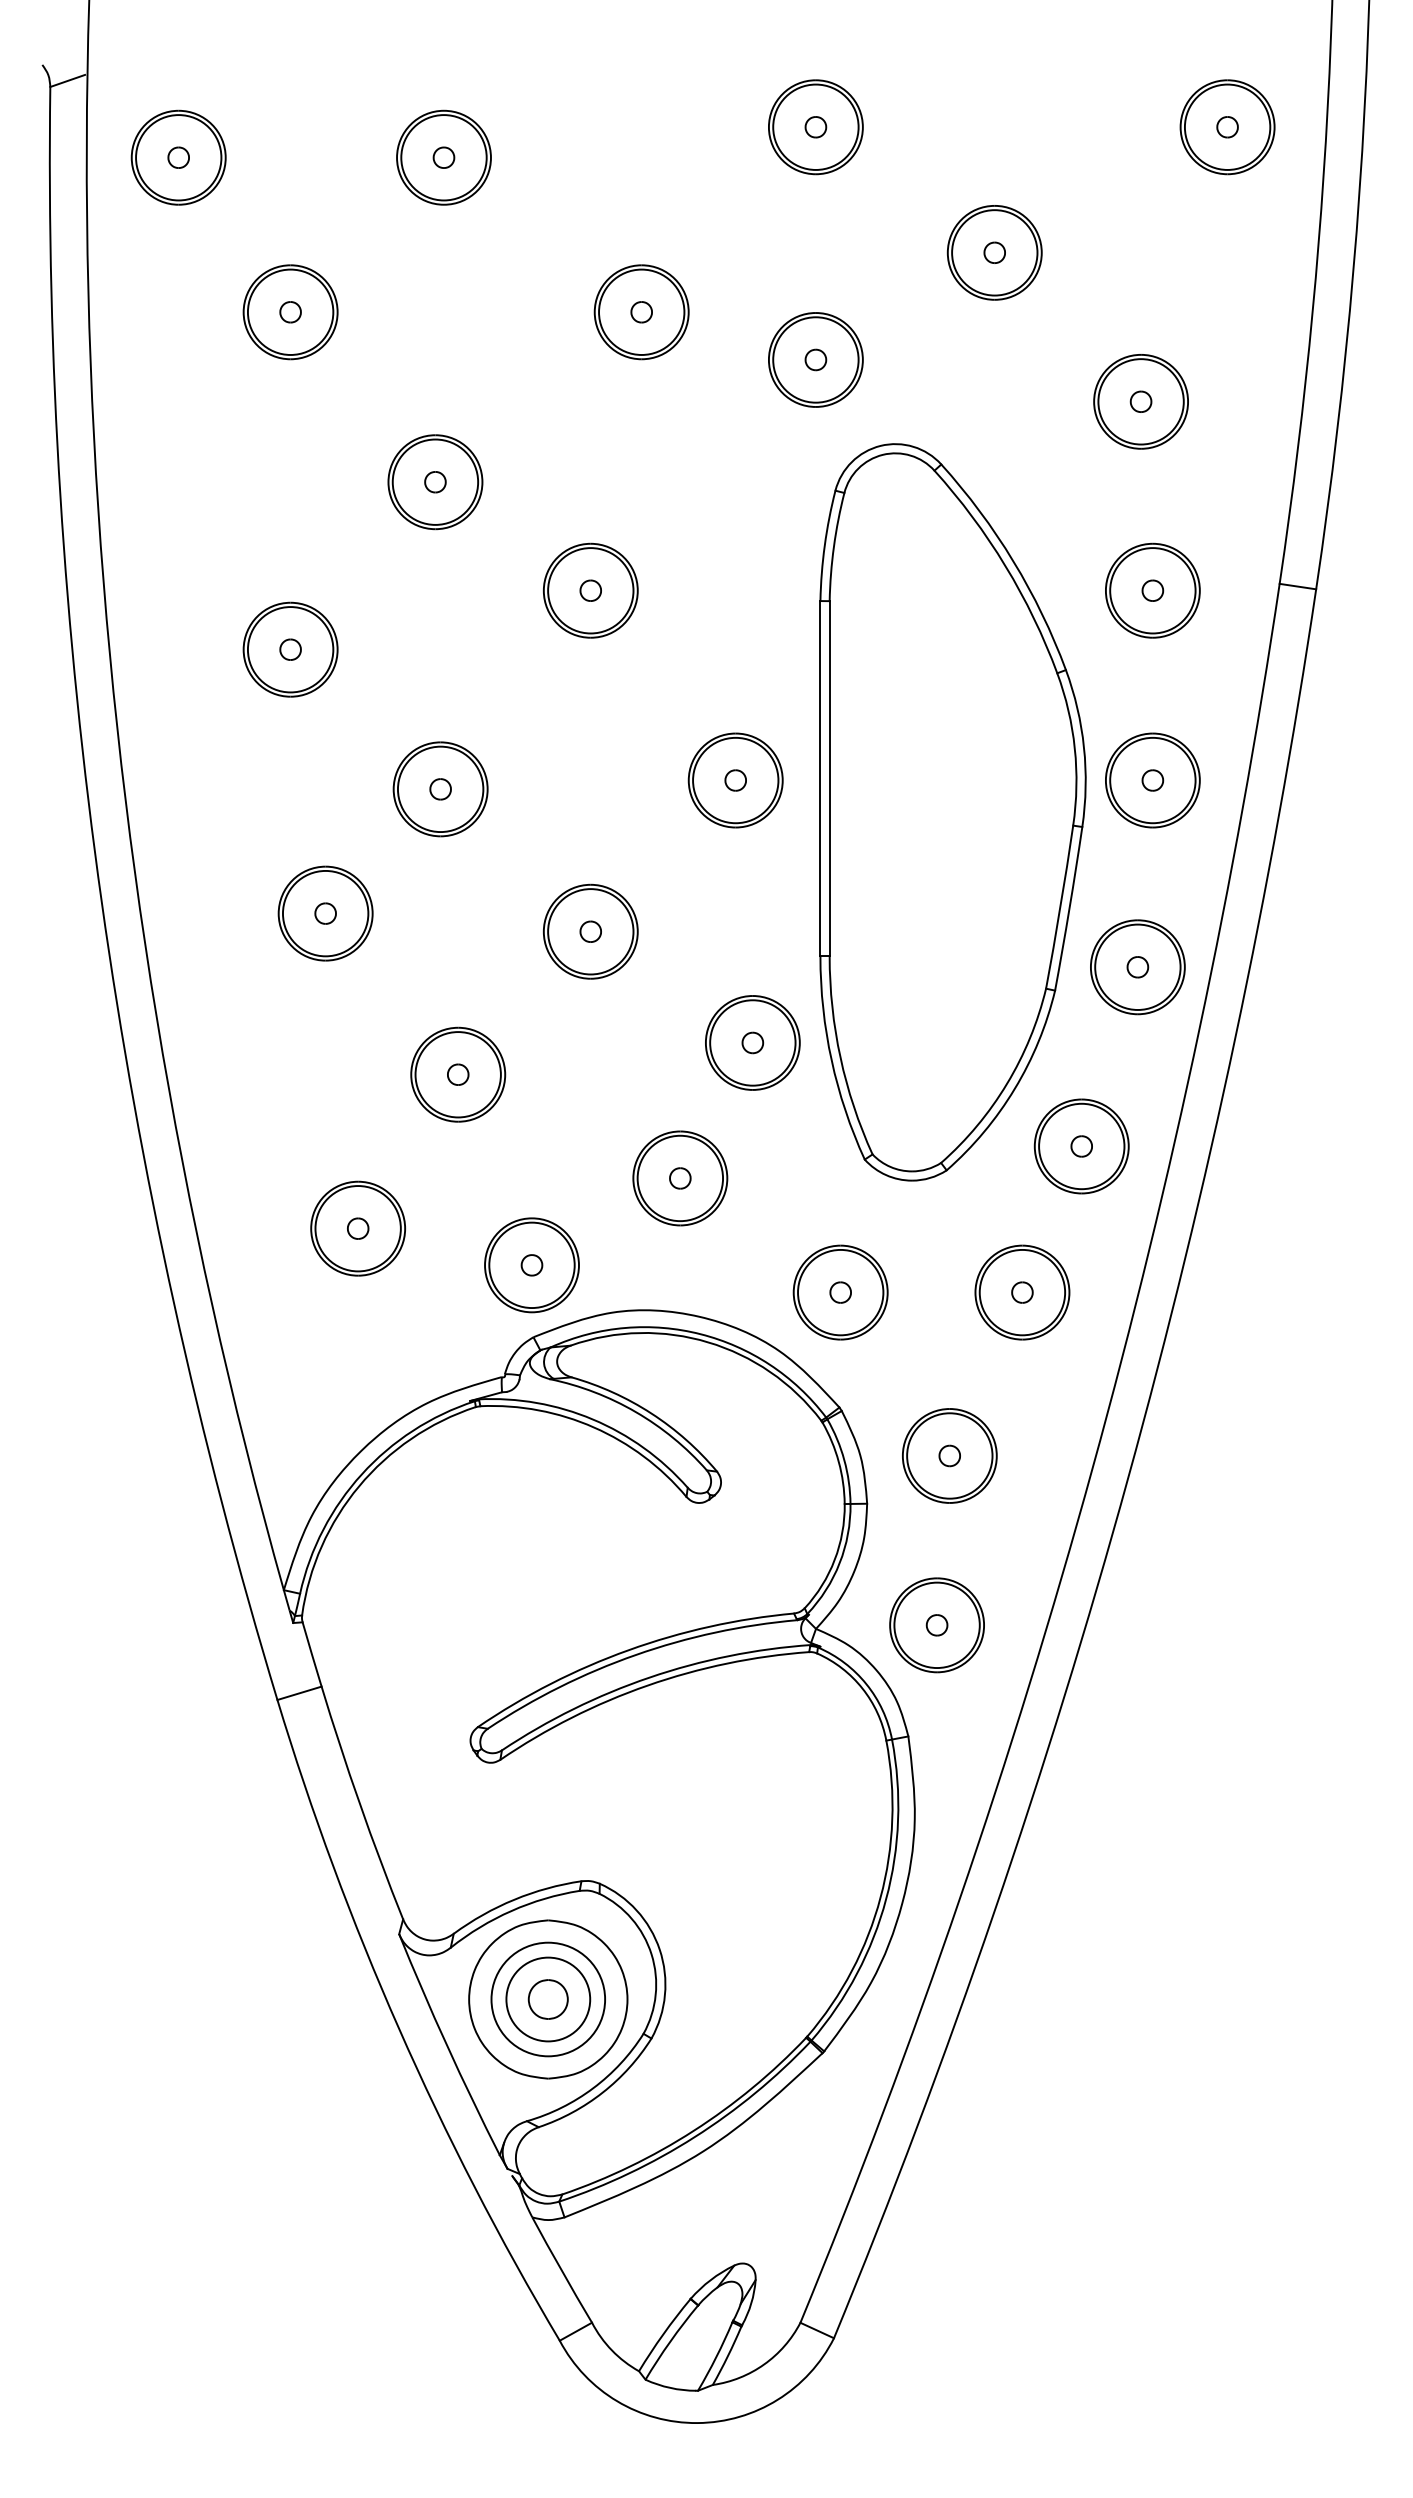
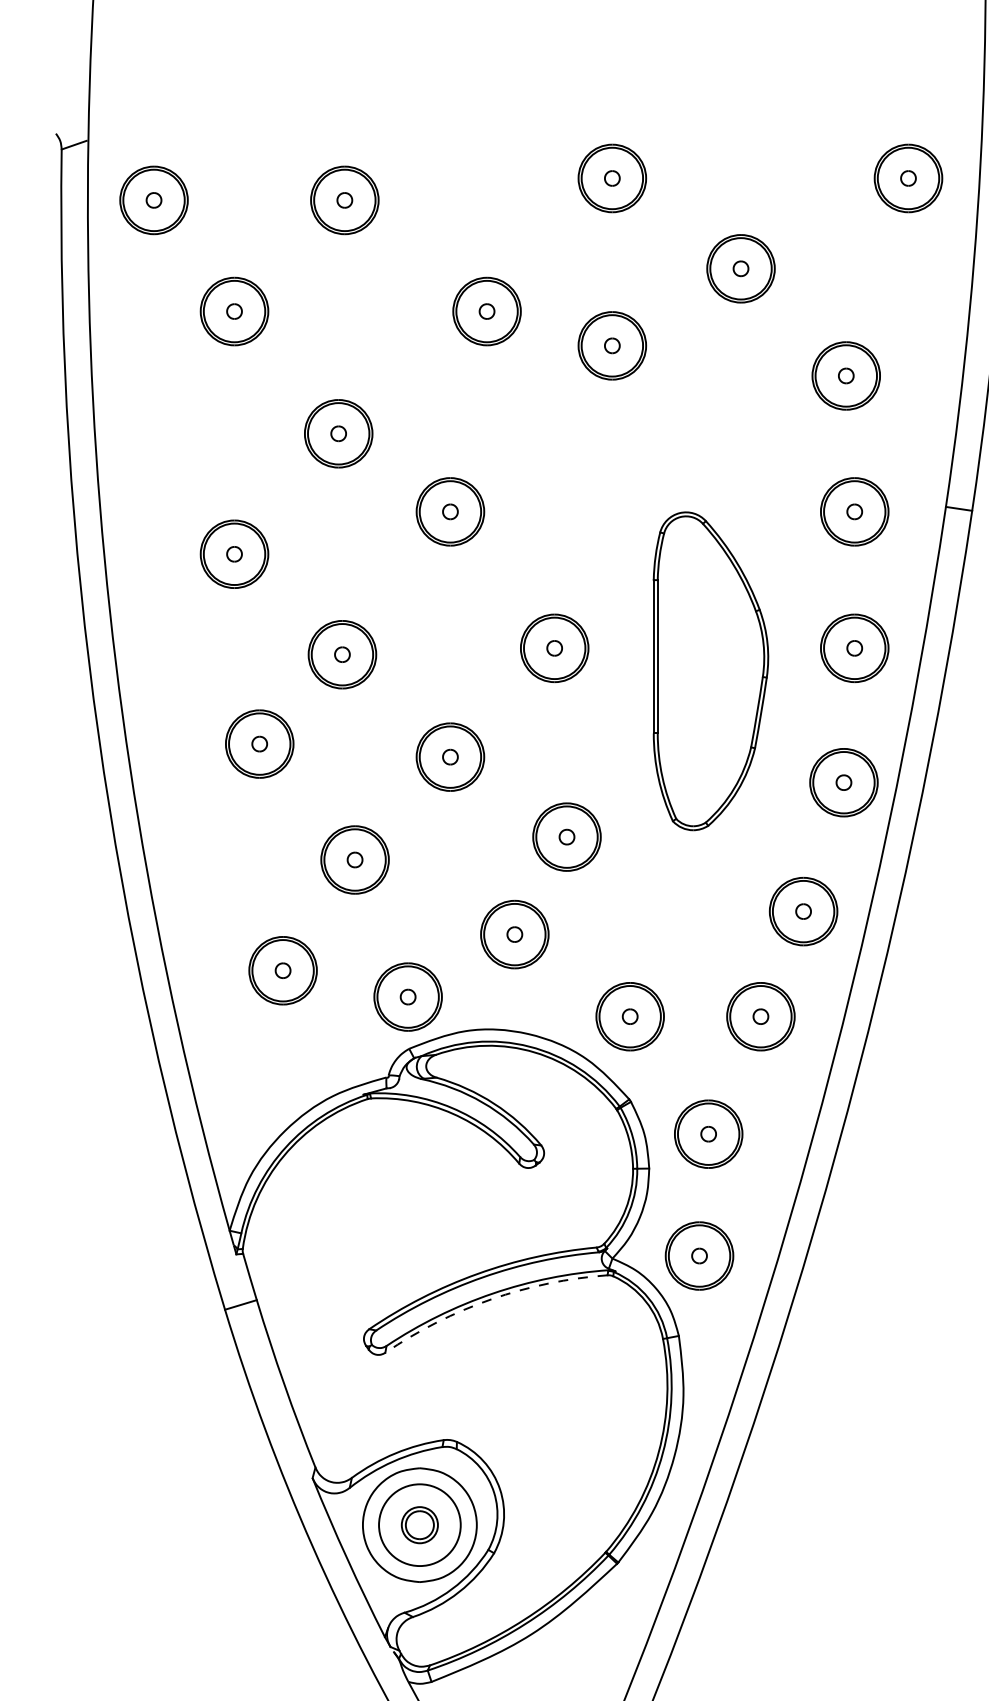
part: (952, 812) -> (710, 671), size x0.6
arc: (647, 1685) -> (491, 1299), solid -> dashed
circle: (548, 1999) -> (420, 1525), size x0.6

